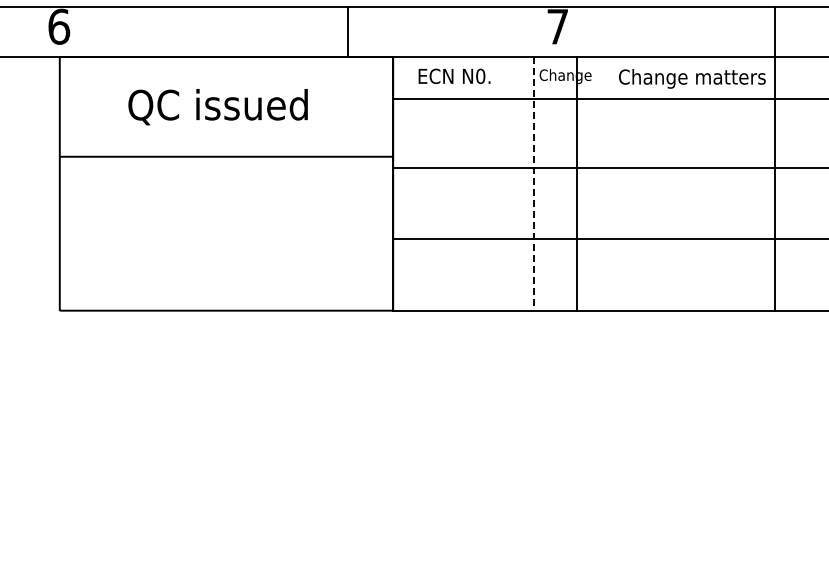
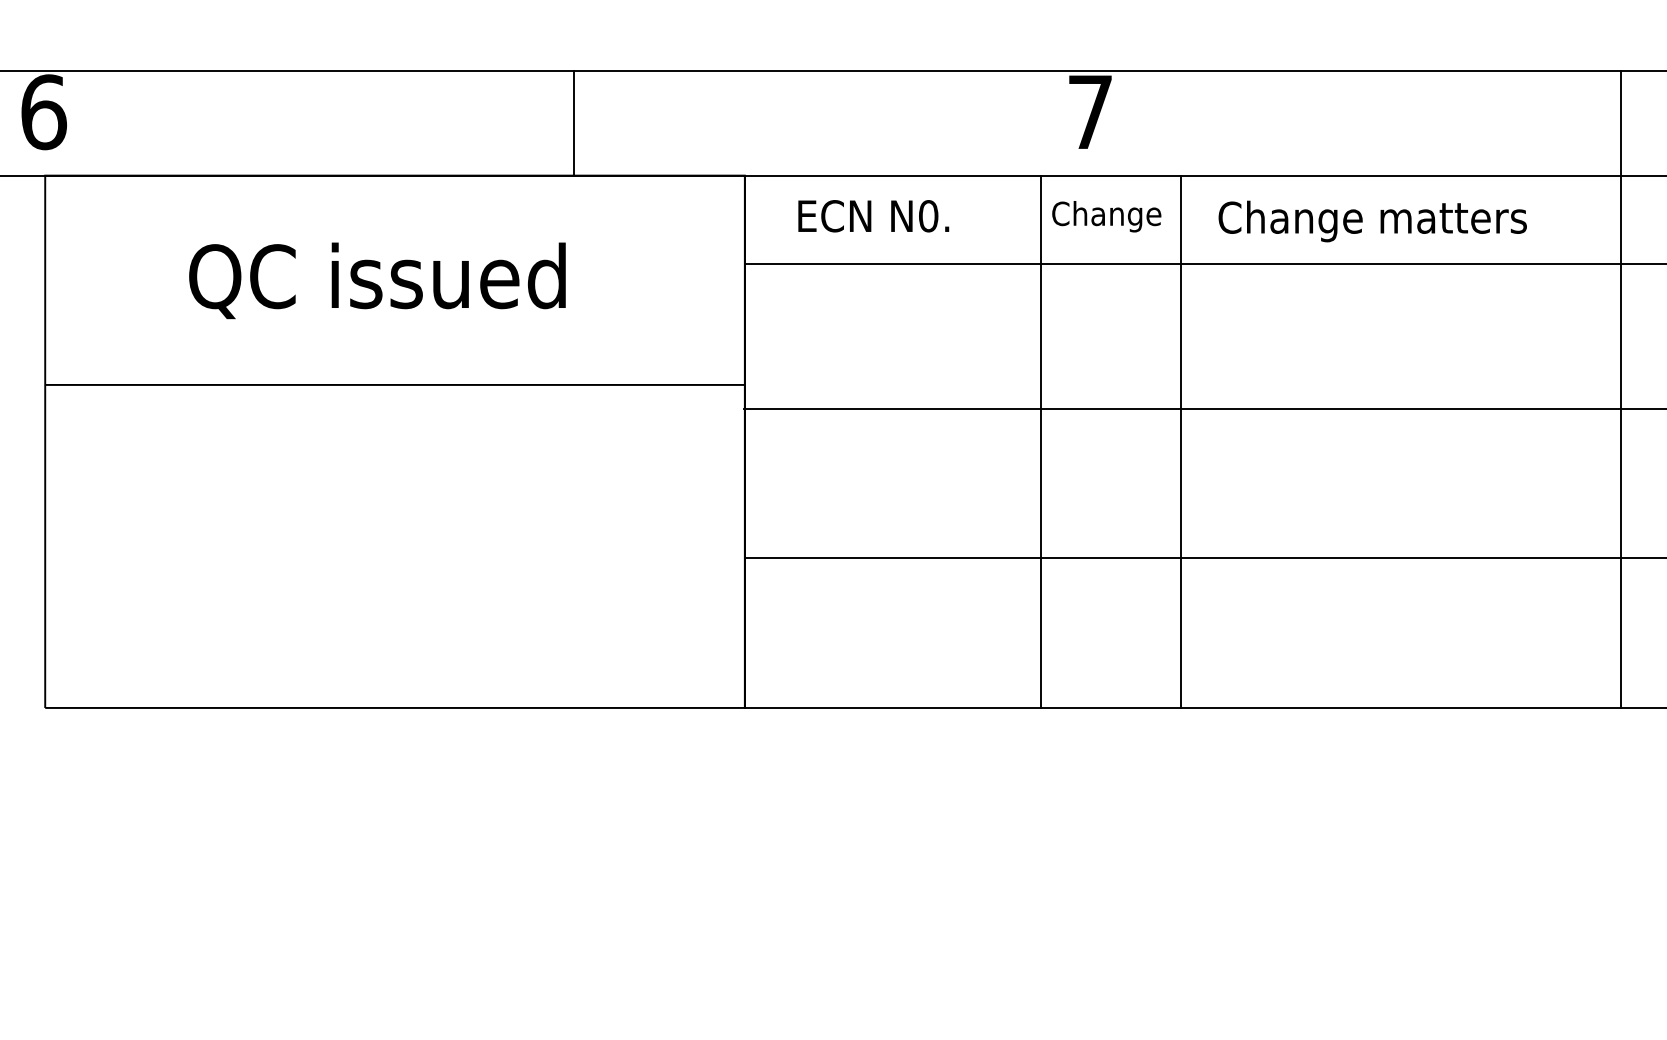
line: (347, 32) -> (573, 124), moved
line: (775, 158) -> (1620, 388), moved
line: (534, 183) -> (1041, 441), dashed -> solid
line: (577, 183) -> (1182, 441), moved

